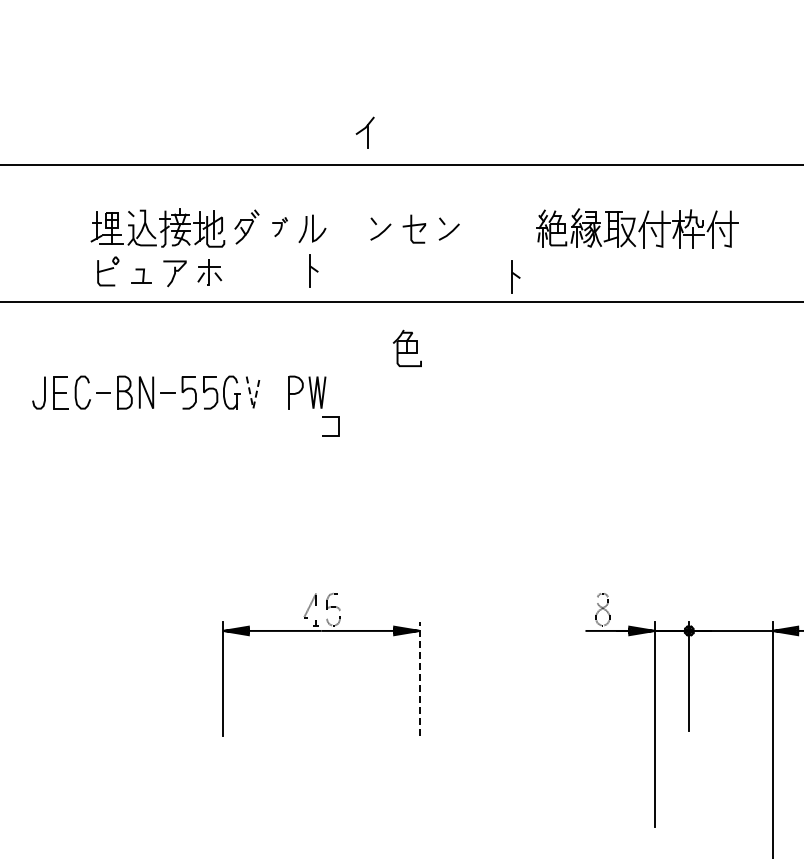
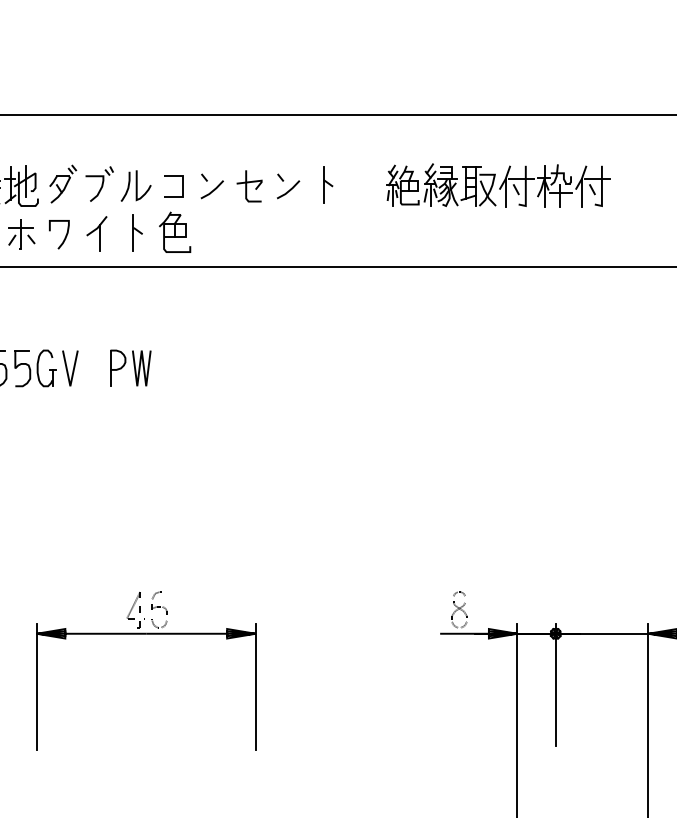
part: (364, 132) -> (96, 233), moved
part: (279, 227) -> (99, 184), size x1.67
curve: (248, 273) -> (64, 235), added
part: (515, 276) -> (327, 184), moved
part: (406, 347) -> (174, 231), moved
line: (253, 408) -> (70, 386), dashed -> solid
line: (338, 426) -> (182, 186), moved
line: (419, 679) -> (255, 687), dashed -> solid

